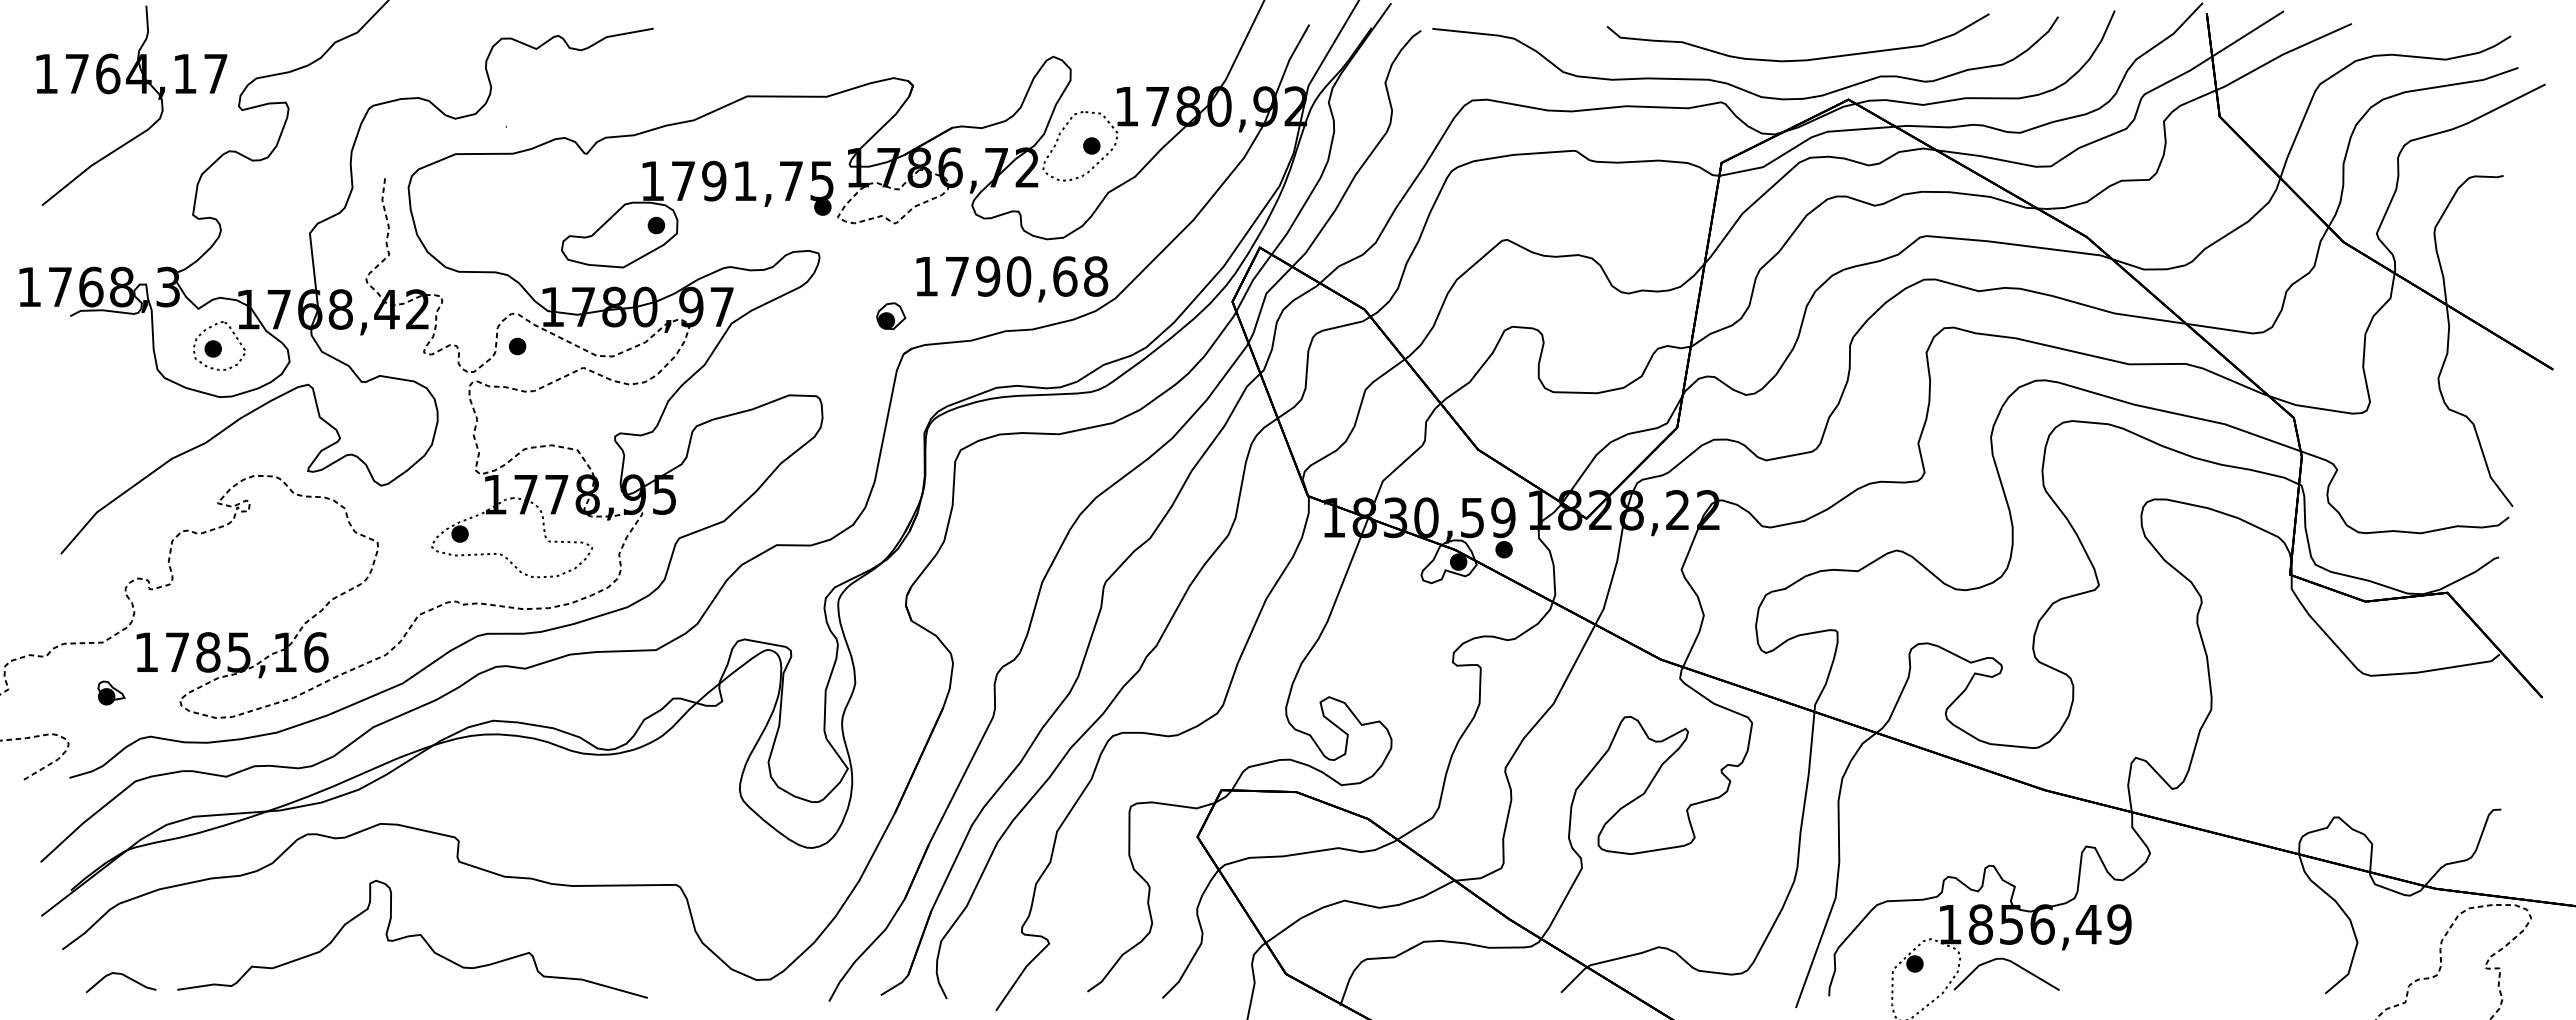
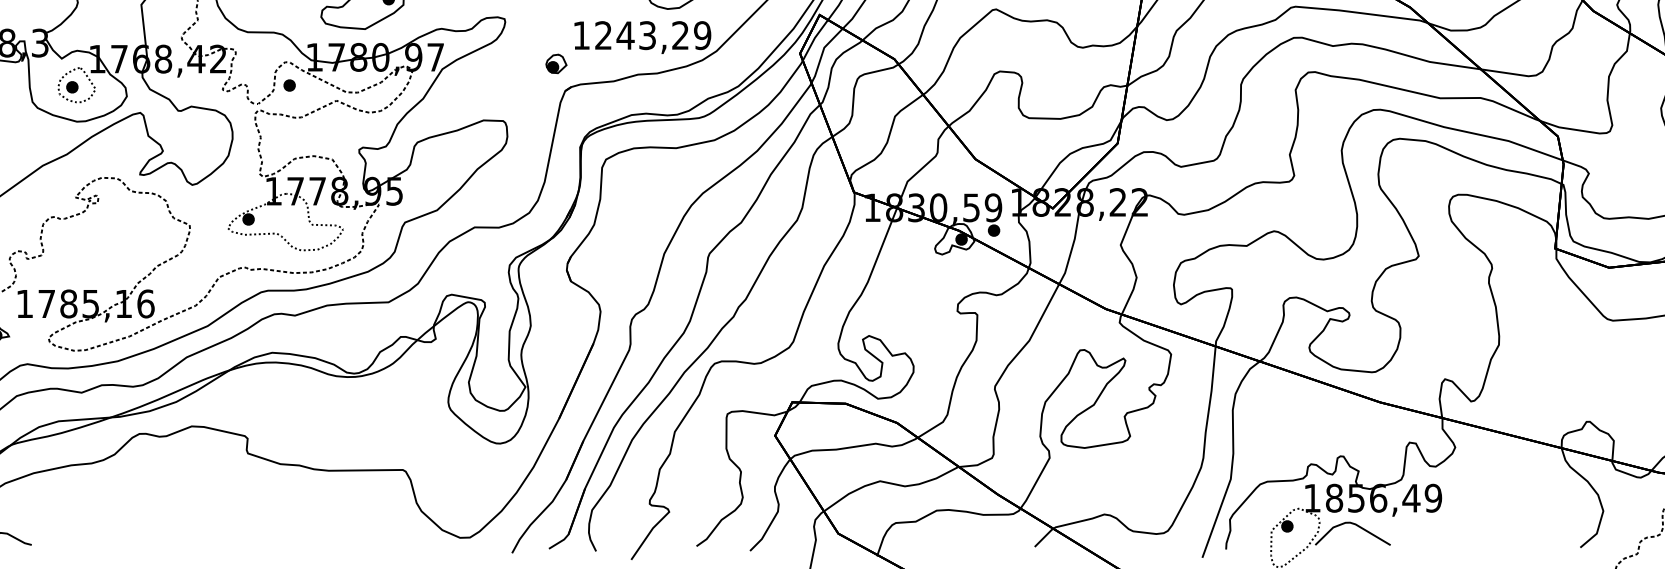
text: (1026, 276) -> (653, 35), 1790,68 -> 1243,29
curve: (412, 936) -> (214, 506), removed

